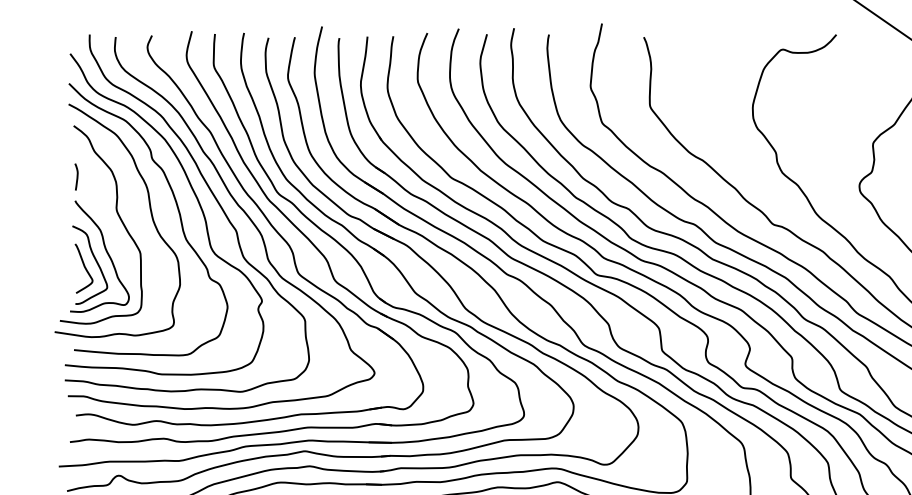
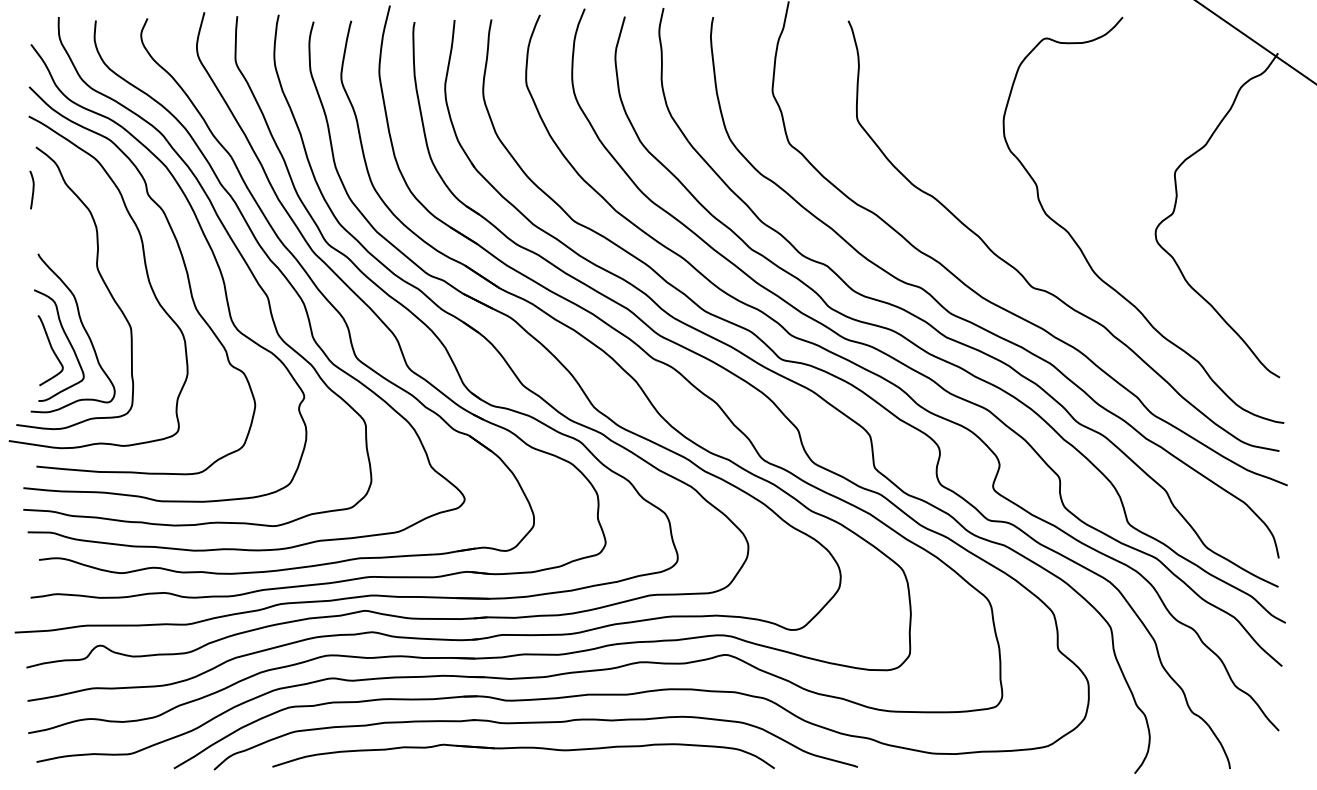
curve: (76, 176) -> (32, 189), moved

